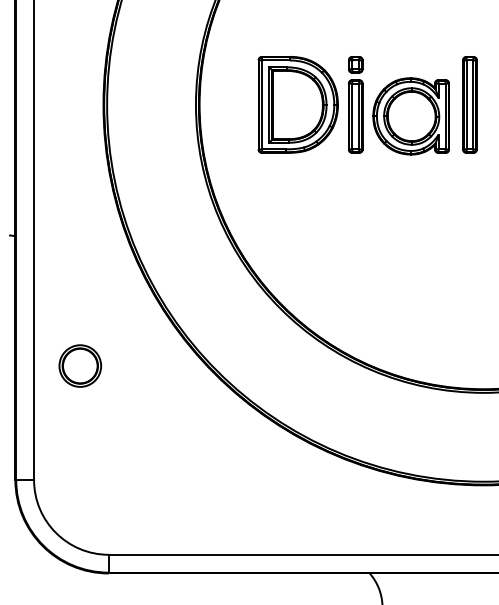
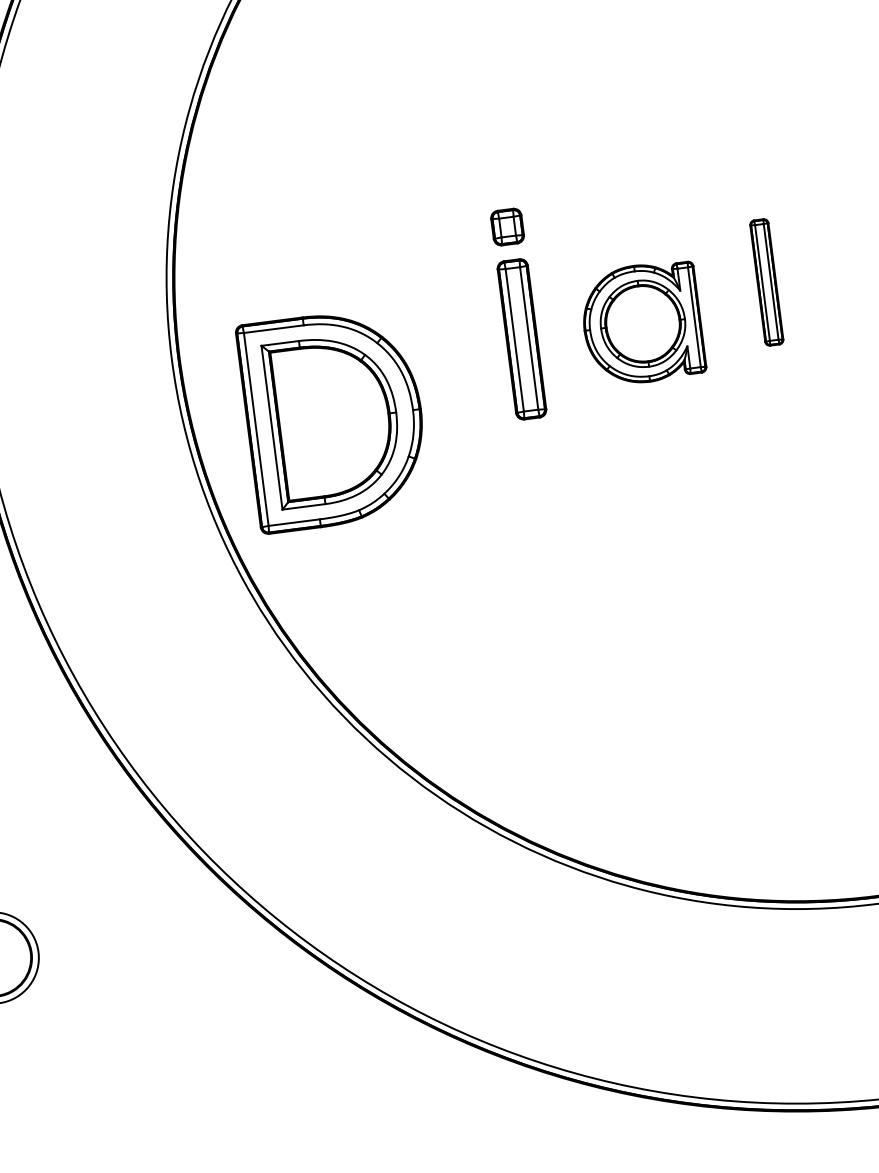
part: (297, 104) -> (332, 418), moved
part: (469, 104) -> (765, 281), size x0.6
part: (410, 116) -> (640, 324), size x0.7

